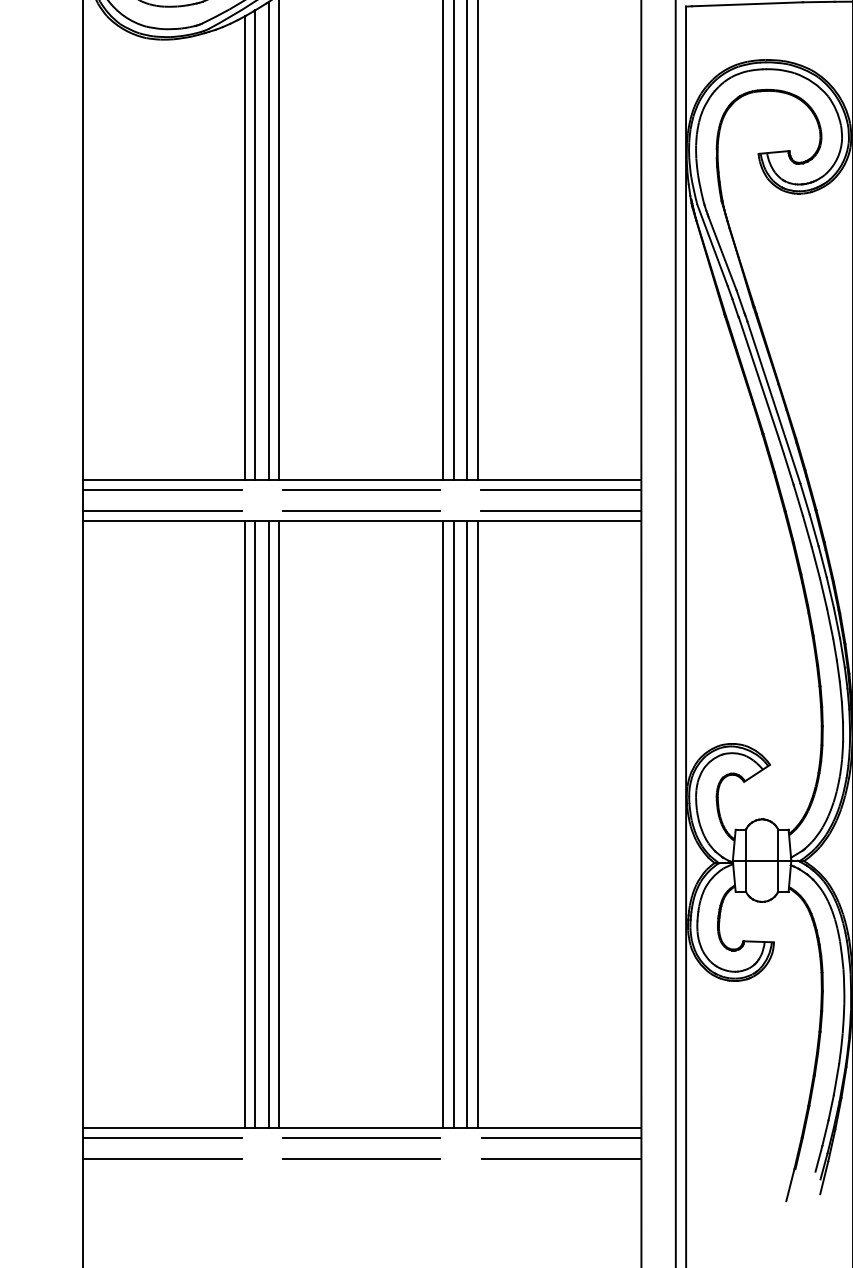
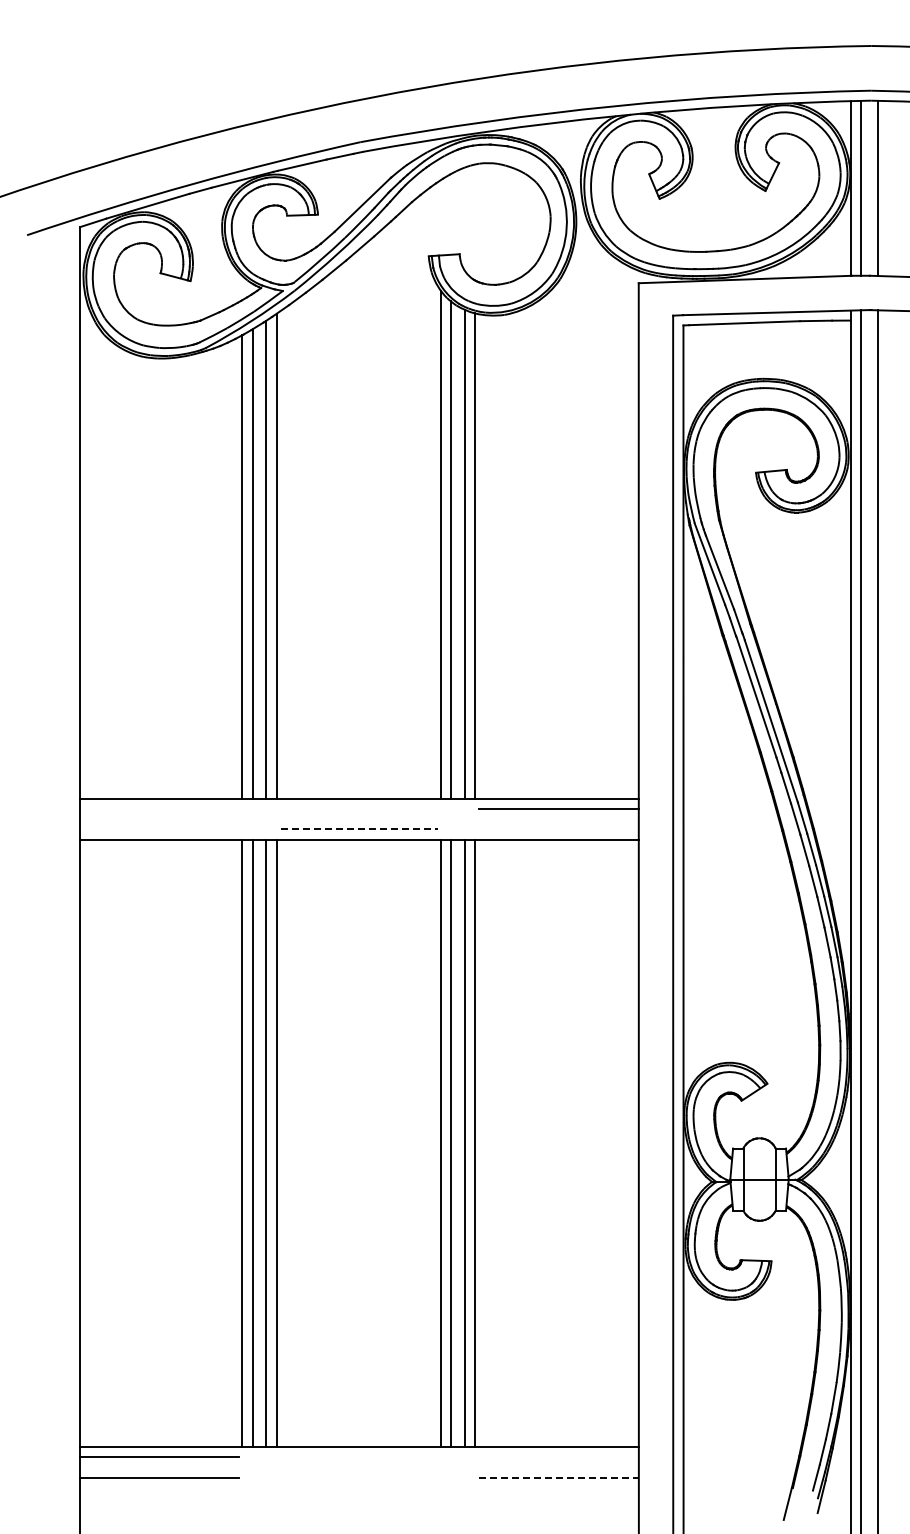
line: (162, 489) -> (159, 808), removed
line: (361, 489) -> (358, 808), removed
line: (162, 510) -> (159, 829), removed
line: (362, 510) -> (359, 829), solid -> dashed
line: (561, 510) -> (558, 829), removed
line: (361, 1138) -> (358, 1457), removed
line: (561, 1138) -> (558, 1457), removed
line: (361, 1158) -> (358, 1477), removed
line: (561, 1158) -> (558, 1477), solid -> dashed

